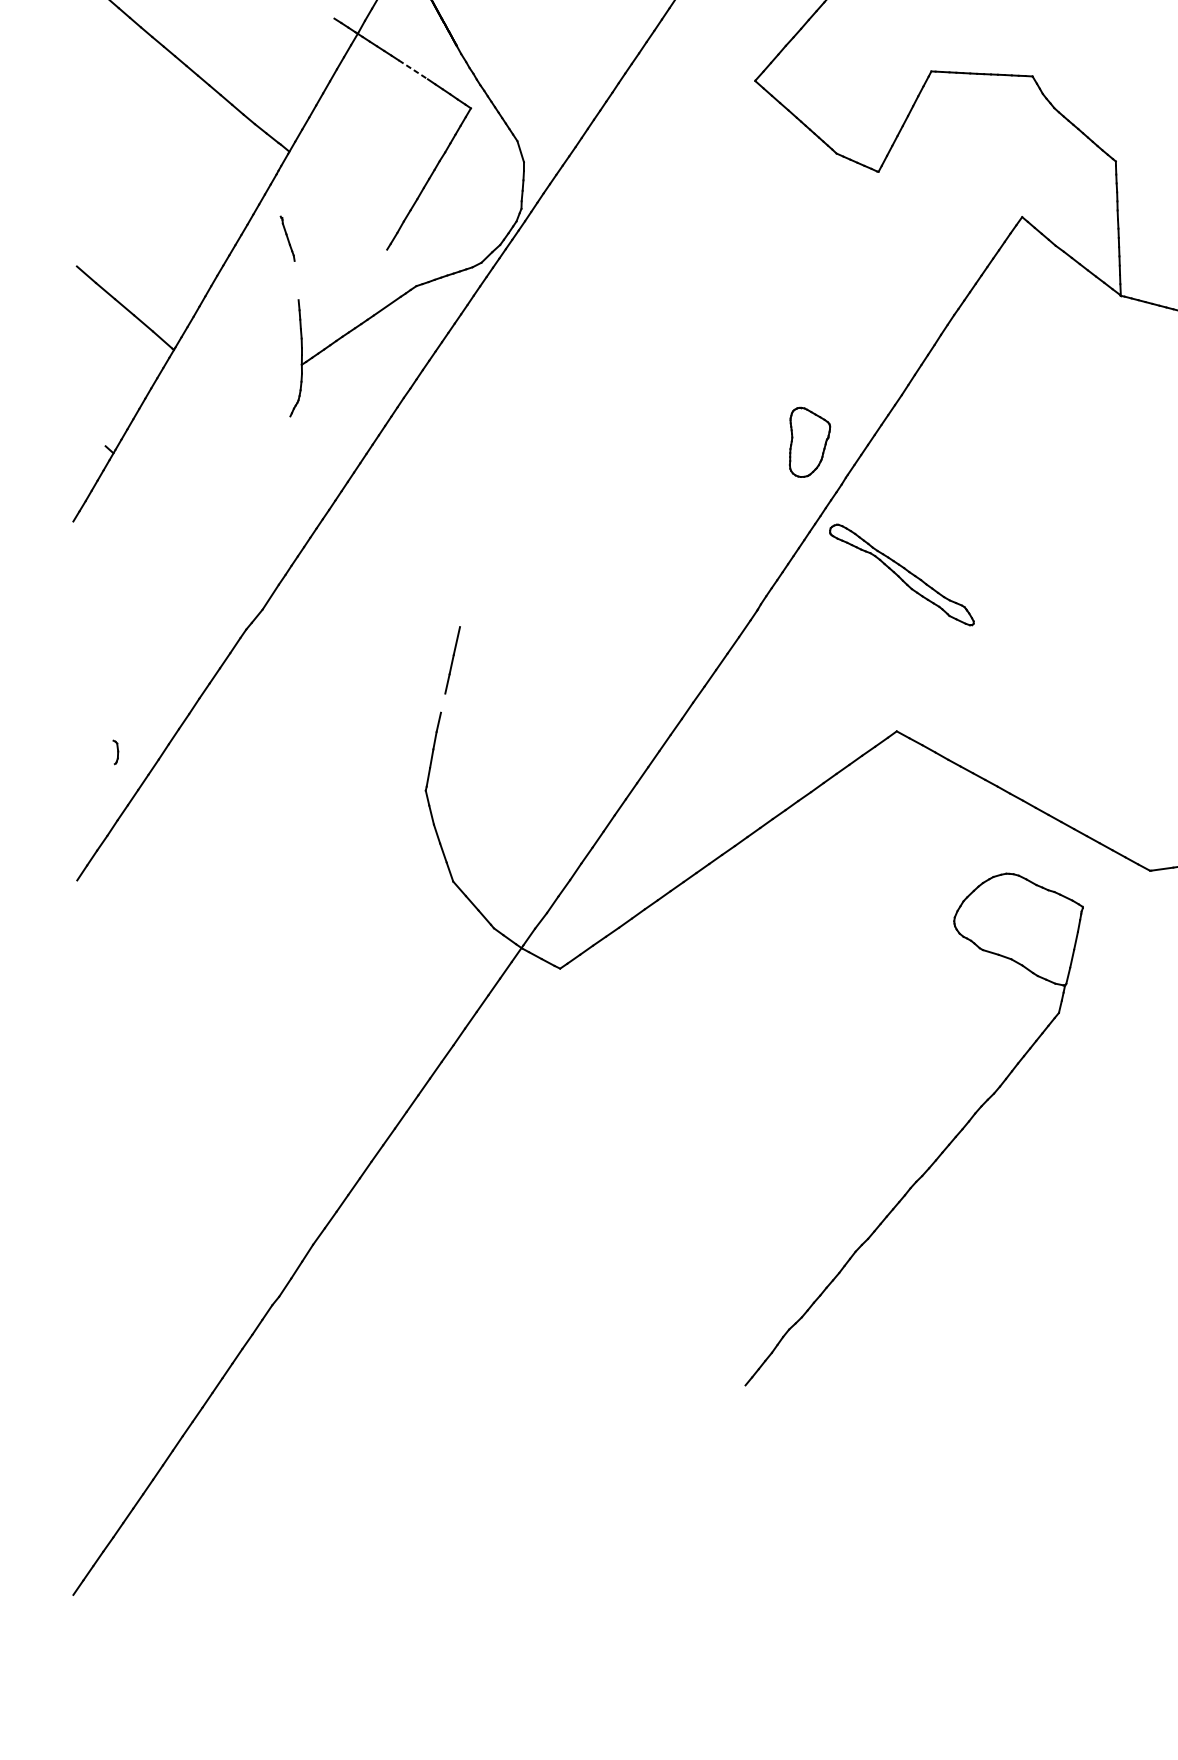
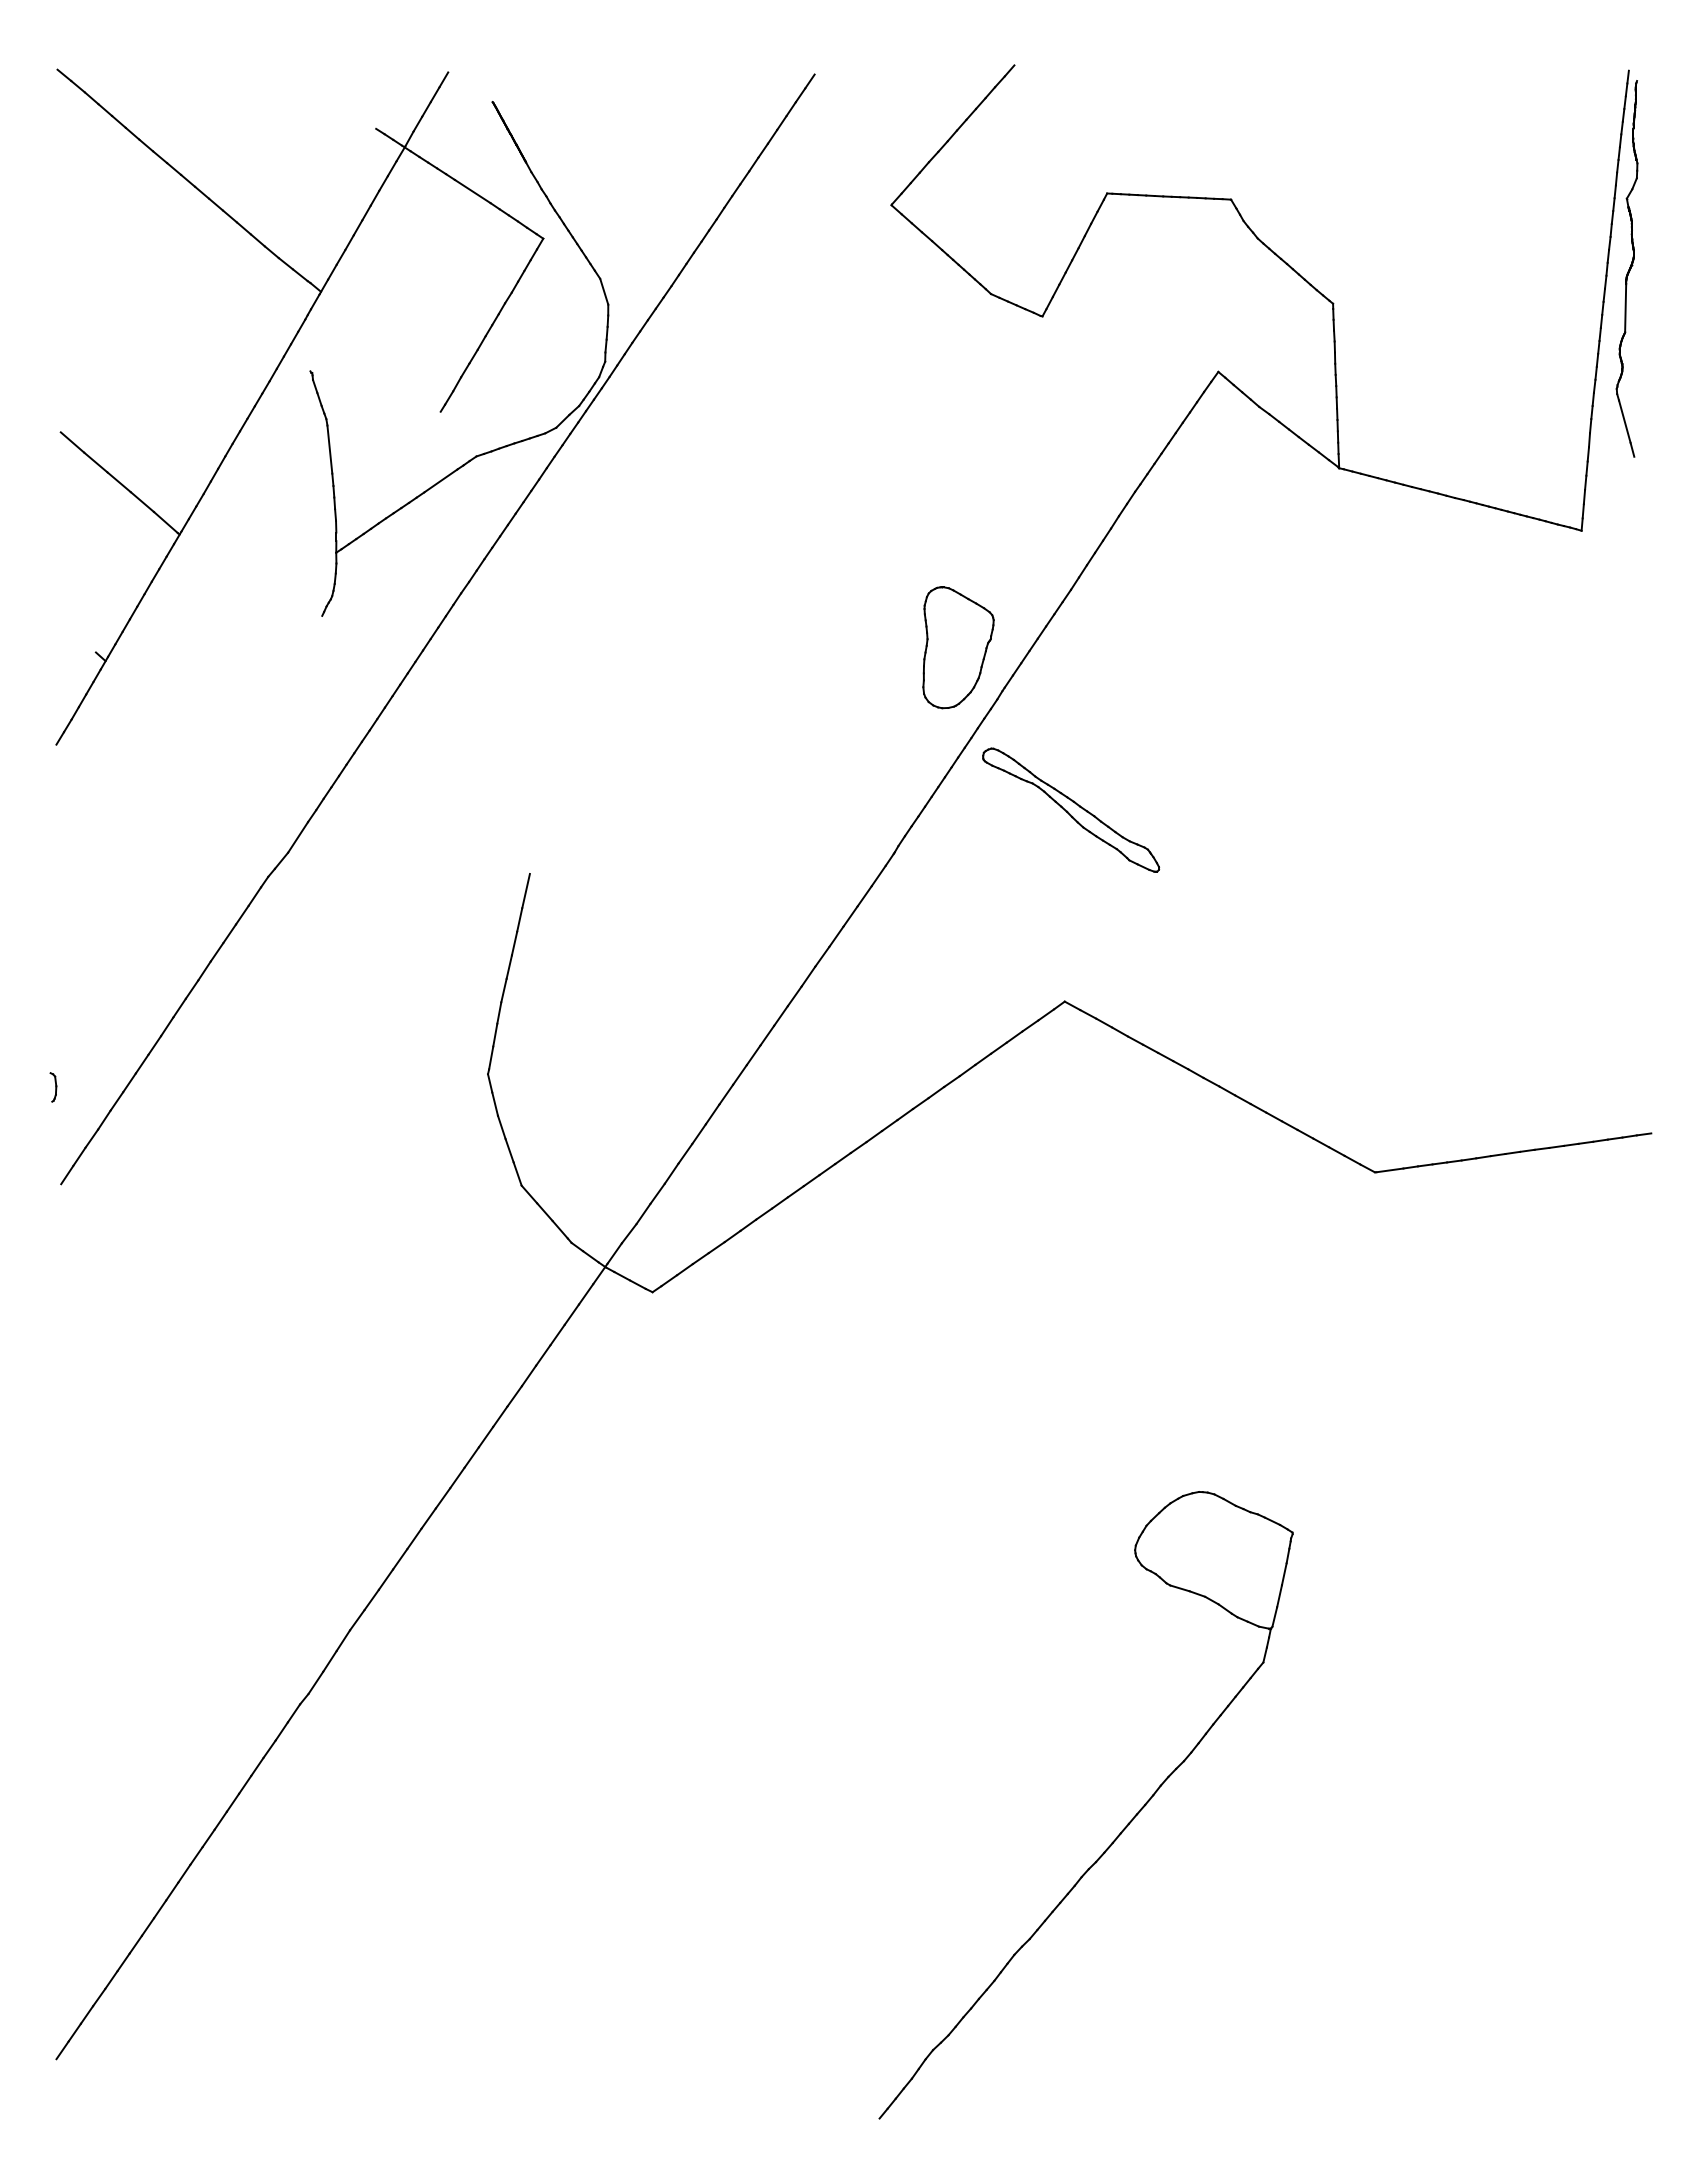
line: (413, 69) -> (473, 191), dashed -> solid
line: (296, 280) -> (329, 449), added
part: (809, 442) -> (958, 647), size x1.43
line: (442, 702) -> (508, 966), added
part: (115, 752) -> (53, 1087), moved
part: (939, 1155) -> (1116, 1836), moved

